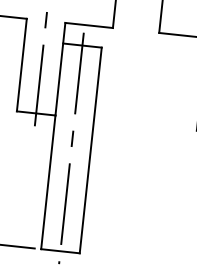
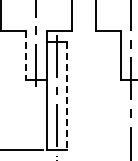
line: (22, 65) -> (26, 55), solid -> dashed
line: (91, 151) -> (67, 96), solid -> dashed

